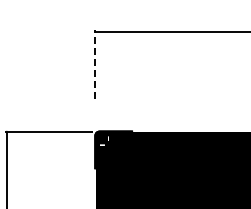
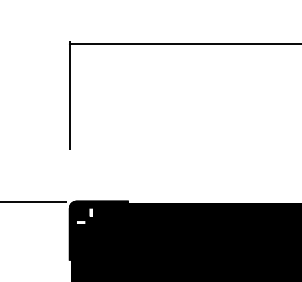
line: (95, 63) -> (70, 94), dashed -> solid

